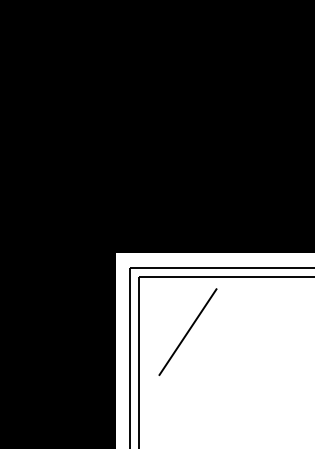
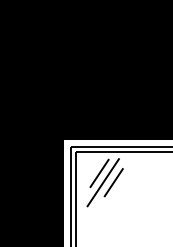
line: (181, 313) -> (99, 172), added
line: (206, 331) -> (113, 182), added

